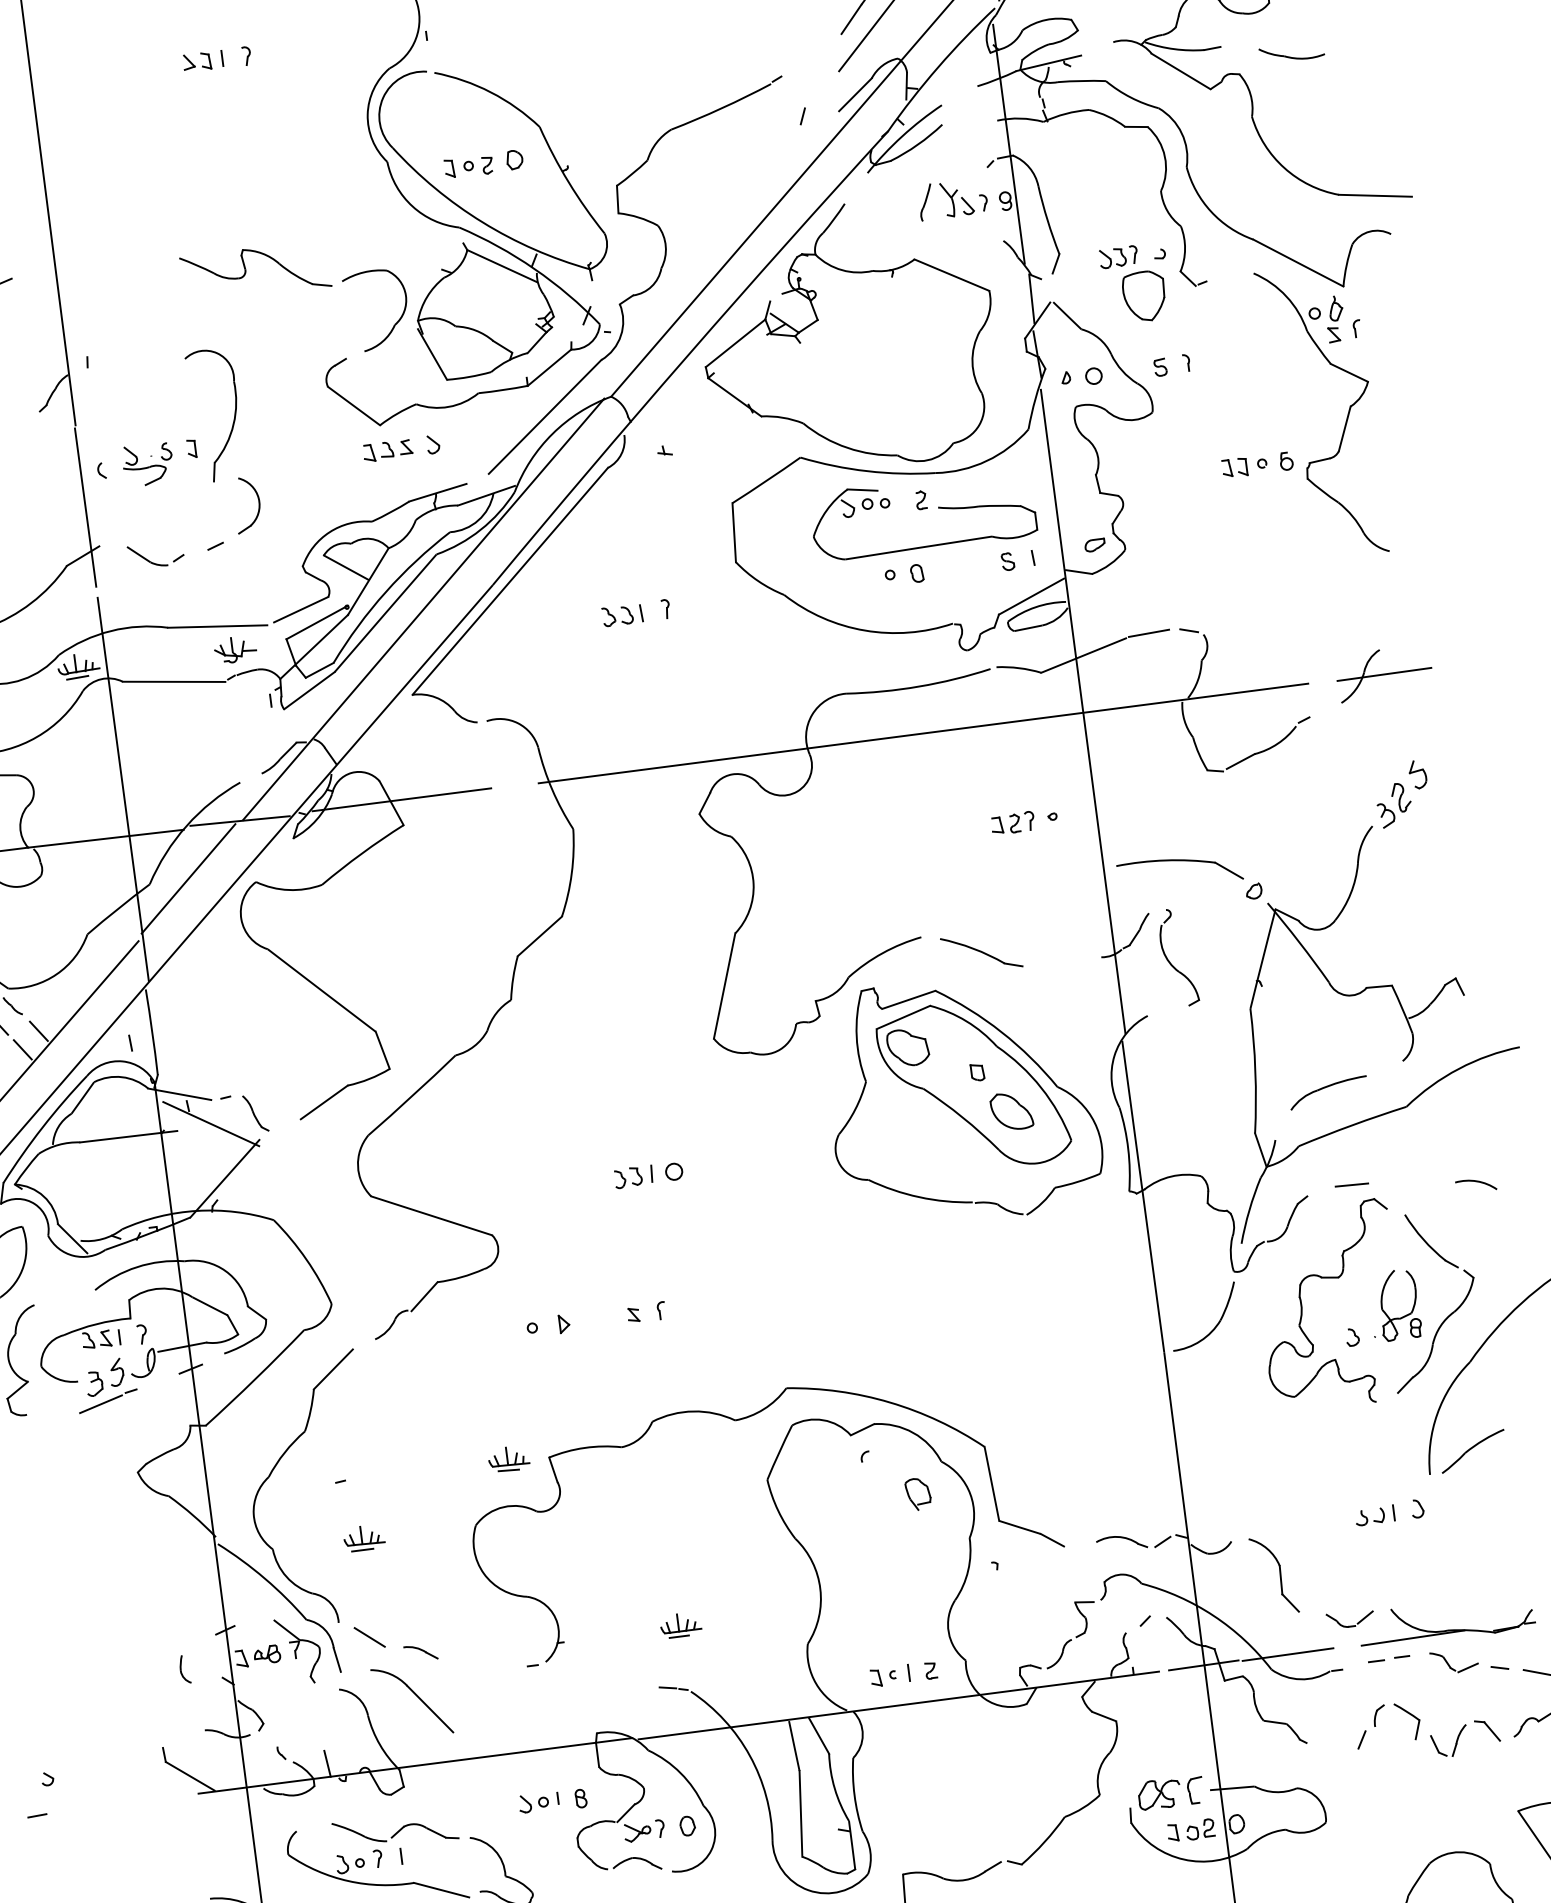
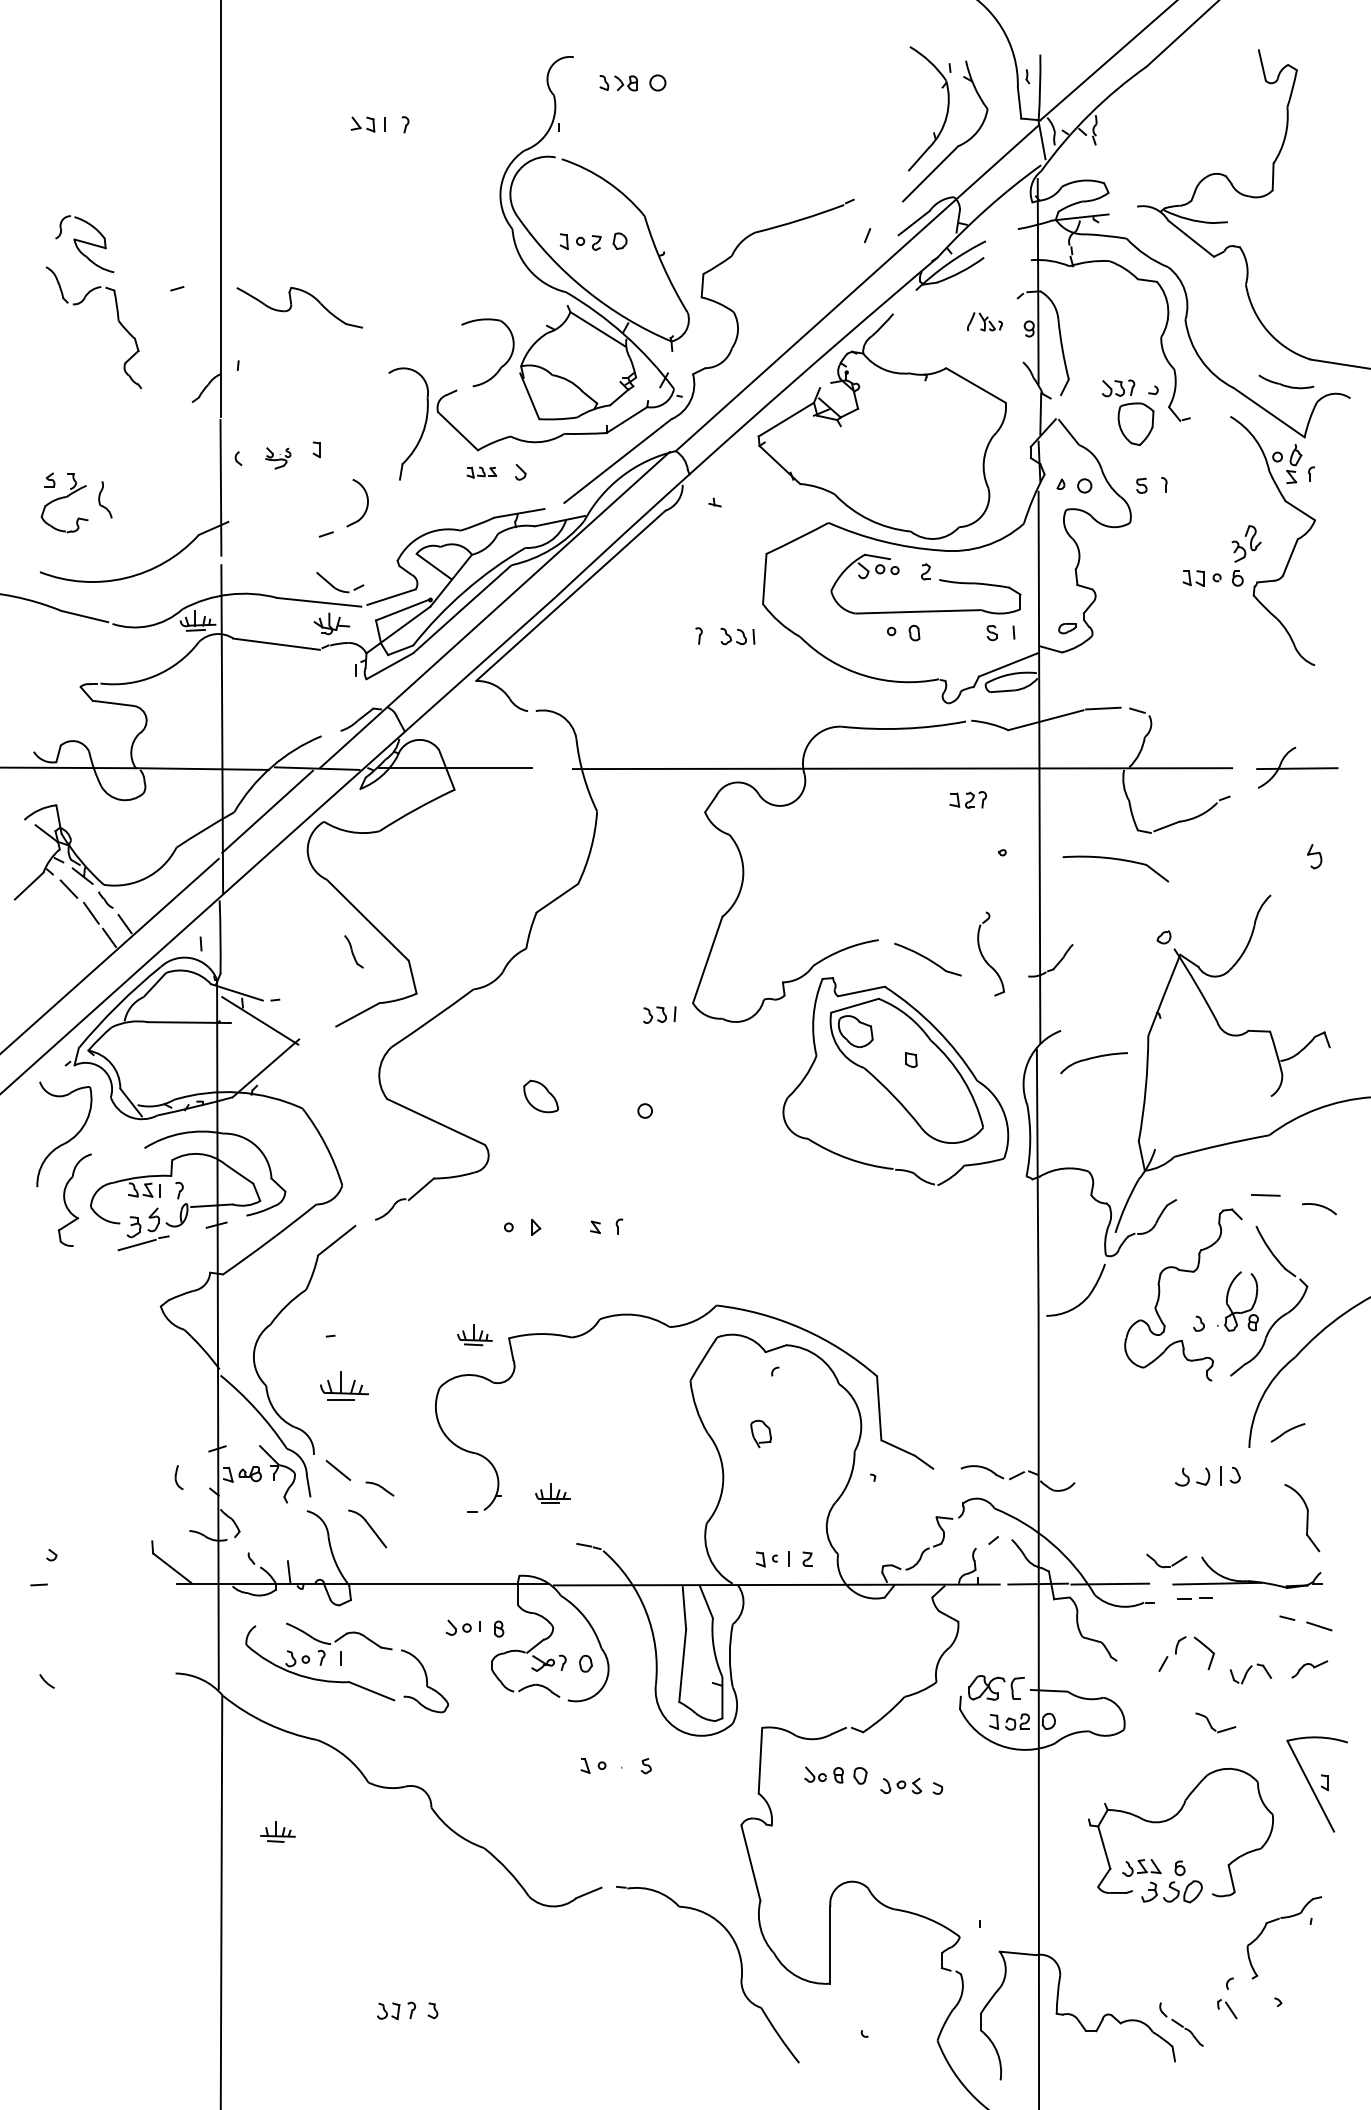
part: (1291, 52) -> (1286, 381), moved
part: (952, 199) -> (984, 321), size x0.6
part: (246, 270) -> (292, 305), moved
part: (233, 416) -> (423, 427), moved
part: (387, 450) -> (481, 472), size x0.7
part: (147, 464) -> (277, 458), size x0.6
part: (153, 562) -> (337, 588), moved
part: (622, 615) -> (737, 636), moved
part: (1394, 804) -> (1246, 543), moved
part: (1012, 822) -> (967, 799), moved
part: (1180, 861) -> (1117, 860), moved
part: (1171, 962) -> (984, 957), moved
part: (1327, 1093) -> (1093, 1063), moved
part: (1010, 1111) -> (540, 1096), moved
part: (255, 1113) -> (353, 951), moved
part: (633, 1176) -> (659, 1014), moved
line: (1351, 1185) -> (1265, 1195), moved
part: (1472, 1451) -> (1287, 1432), size x0.6
part: (917, 1493) -> (760, 1433), moved
part: (1374, 1515) -> (1198, 1476), size x1.4
part: (364, 1537) -> (344, 1385), size x1.4
part: (1274, 1574) -> (1302, 1517), moved
part: (680, 1624) -> (552, 1493), moved
part: (1454, 1661) -> (1215, 1722), moved
part: (412, 1700) -> (367, 1528), size x0.6
part: (1465, 1738) -> (1250, 1673), size x0.7

